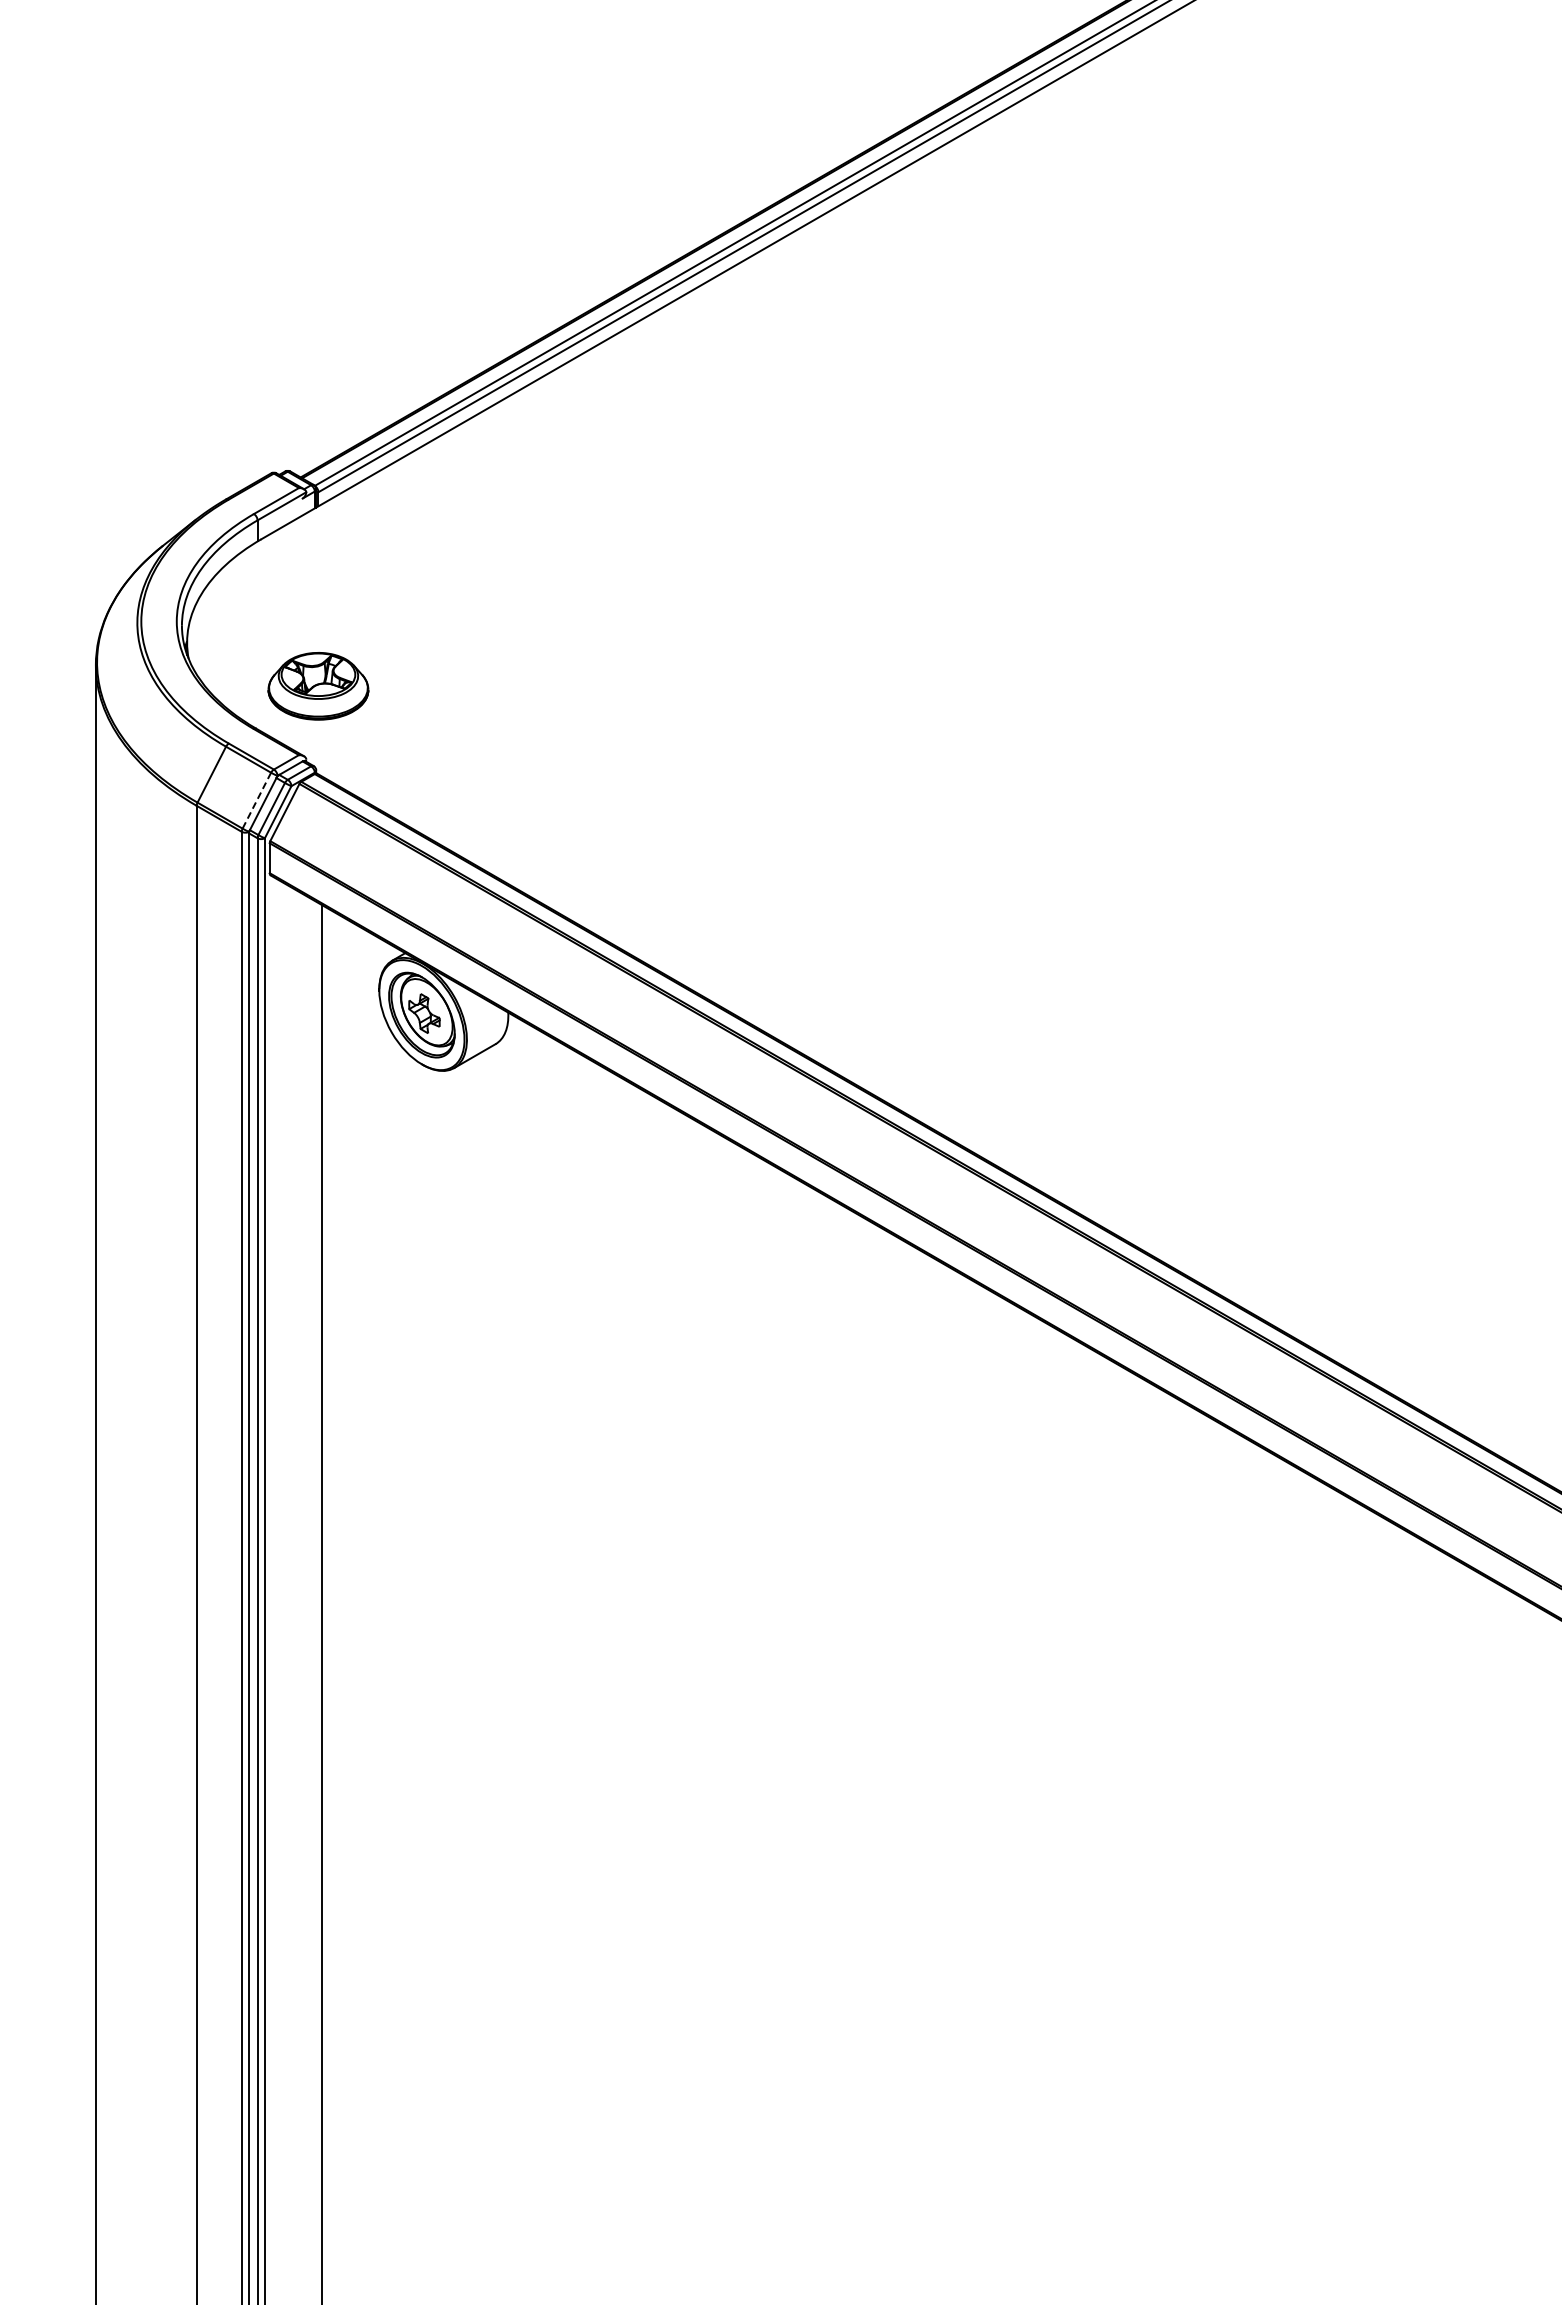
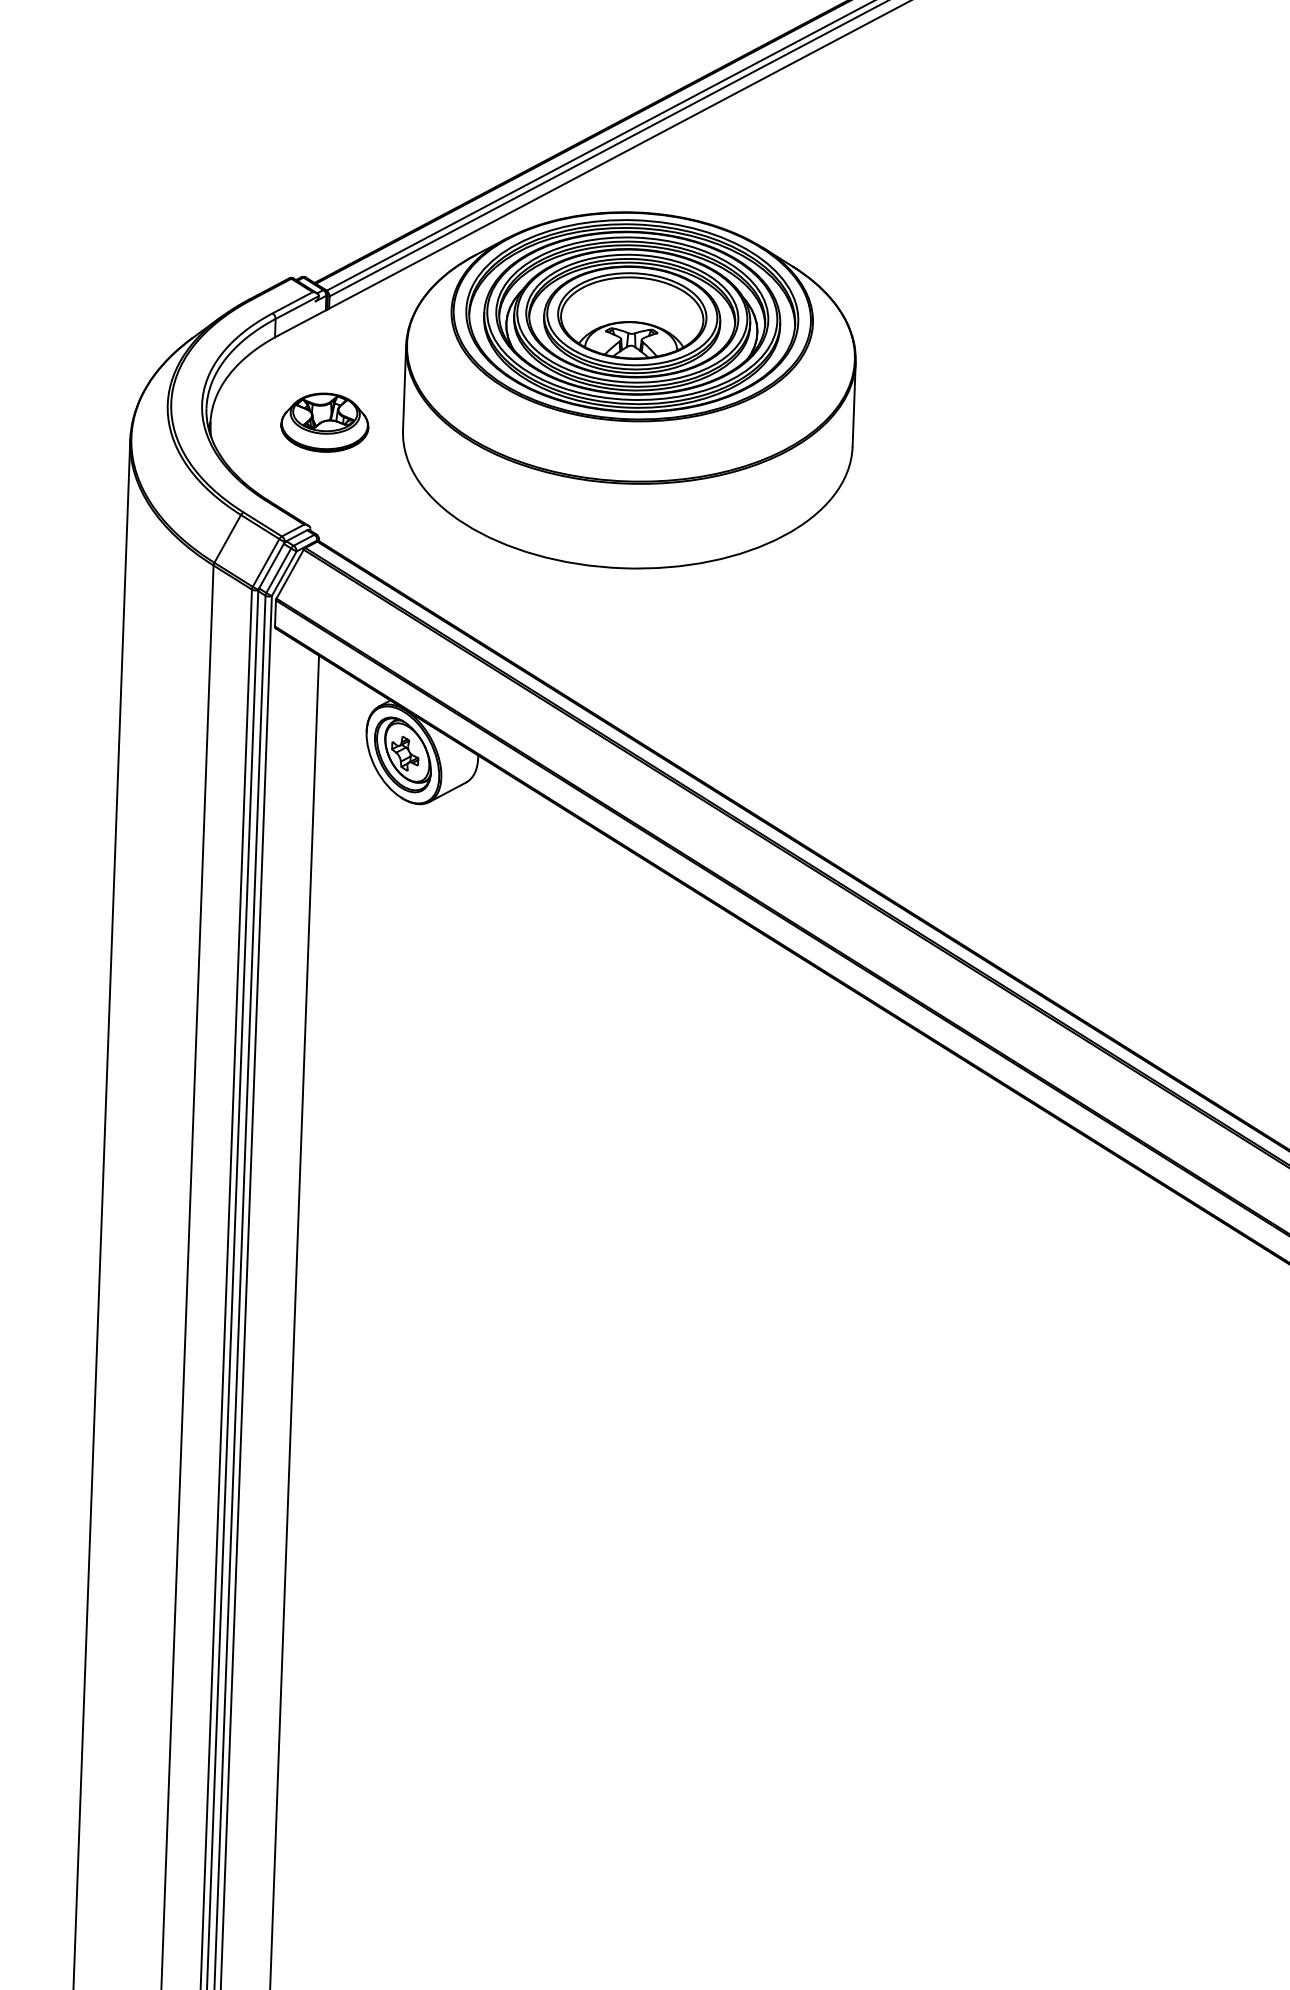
part: (666, 587) -> (629, 390), added
part: (318, 686) -> (324, 422), moved
line: (256, 801) -> (265, 563), dashed -> solid

